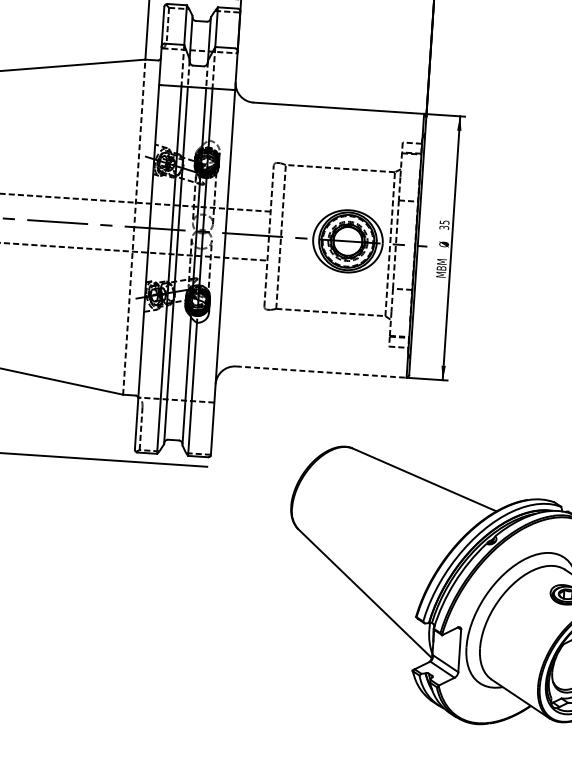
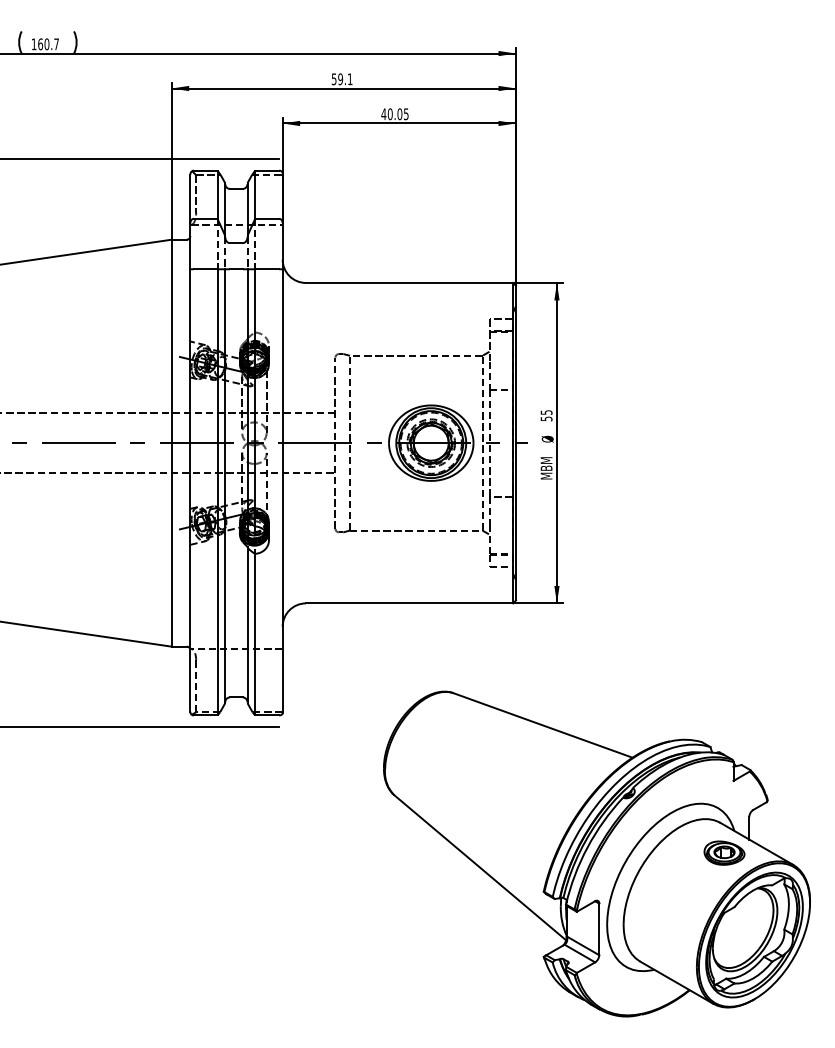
line: (134, 226) -> (171, 442), dashed -> solid
text: (443, 227) -> (545, 418), 35 -> 55
line: (321, 372) -> (409, 603), dashed -> solid

